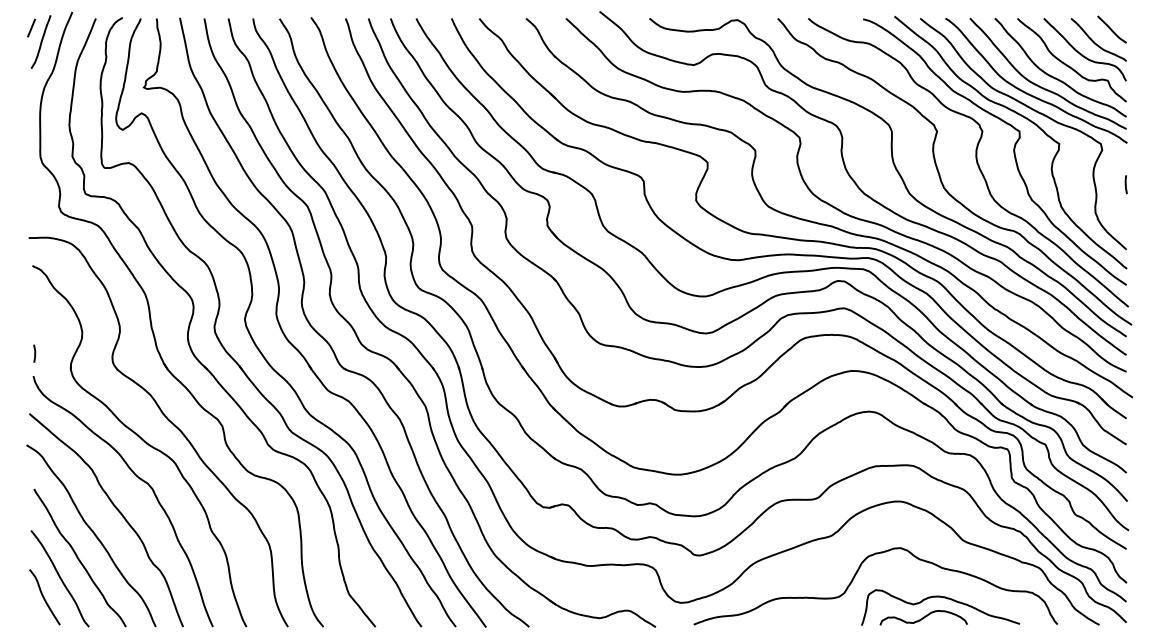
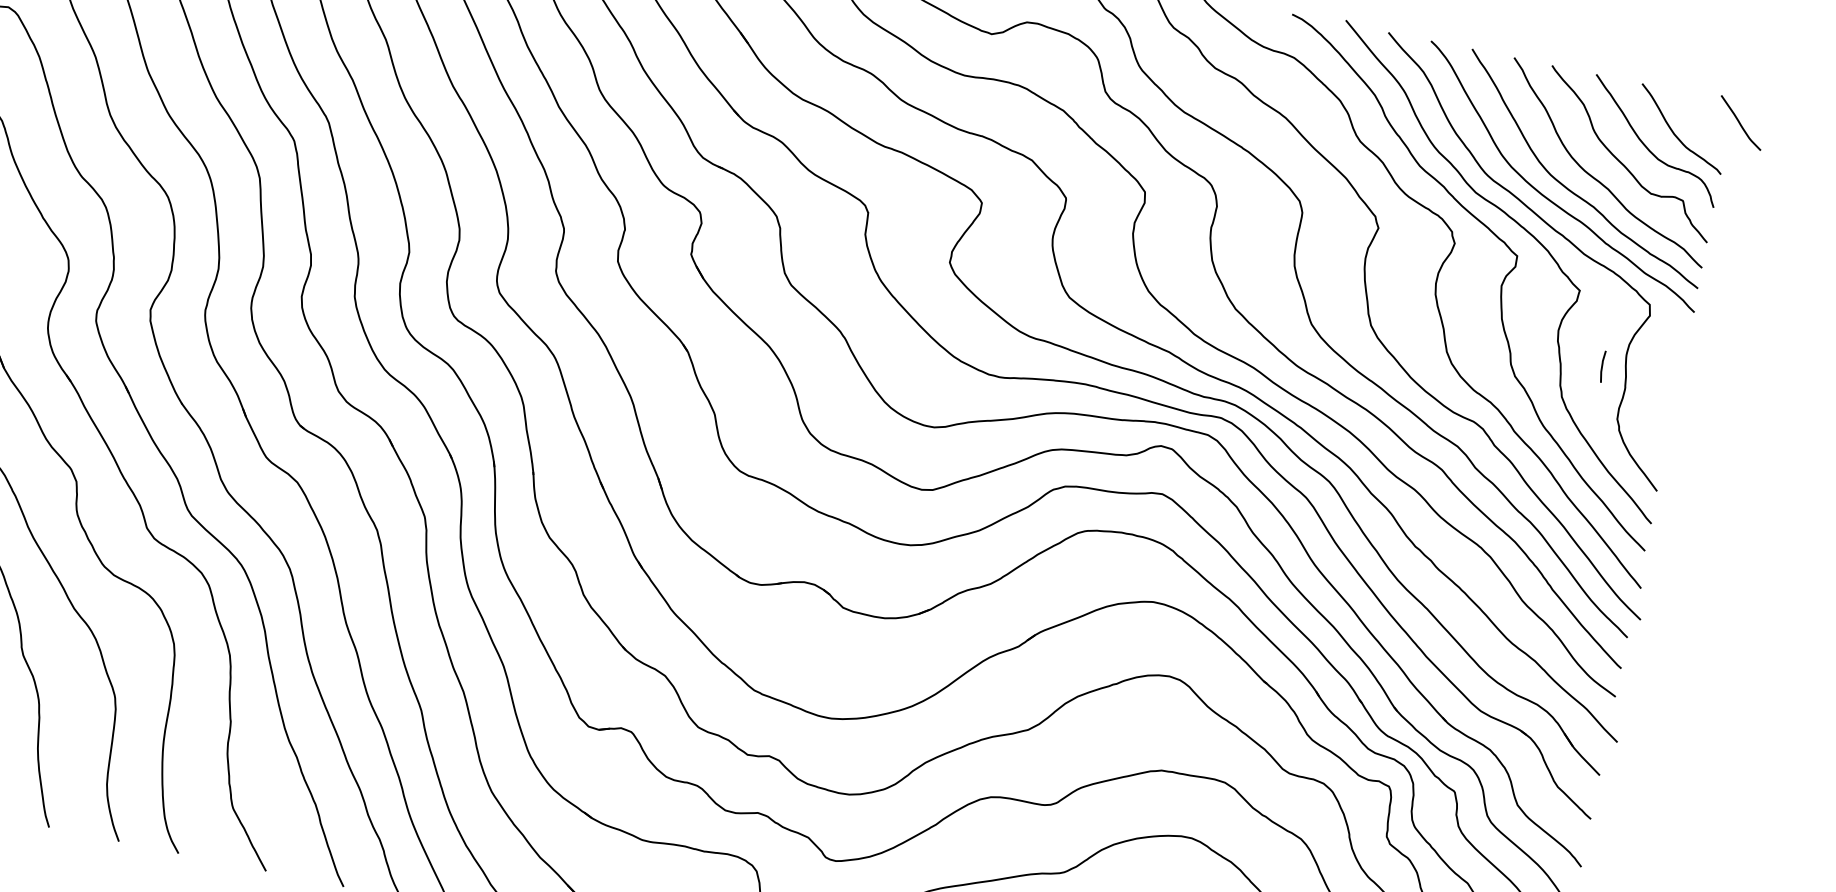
line: (1111, 29) -> (1740, 122), moved
line: (1125, 184) -> (1601, 366), moved

